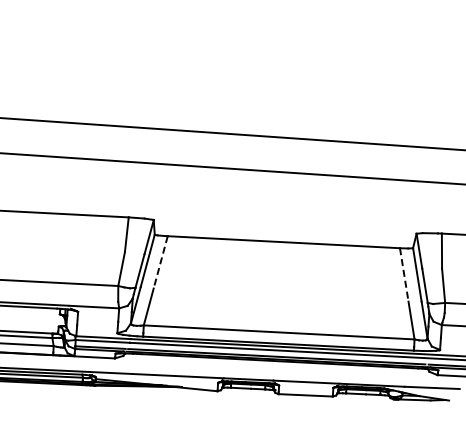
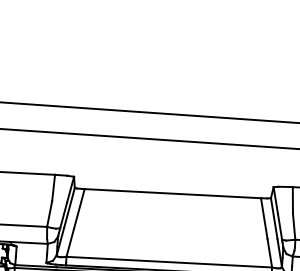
line: (160, 262) -> (79, 209), dashed -> solid
line: (404, 275) -> (264, 218), dashed -> solid

